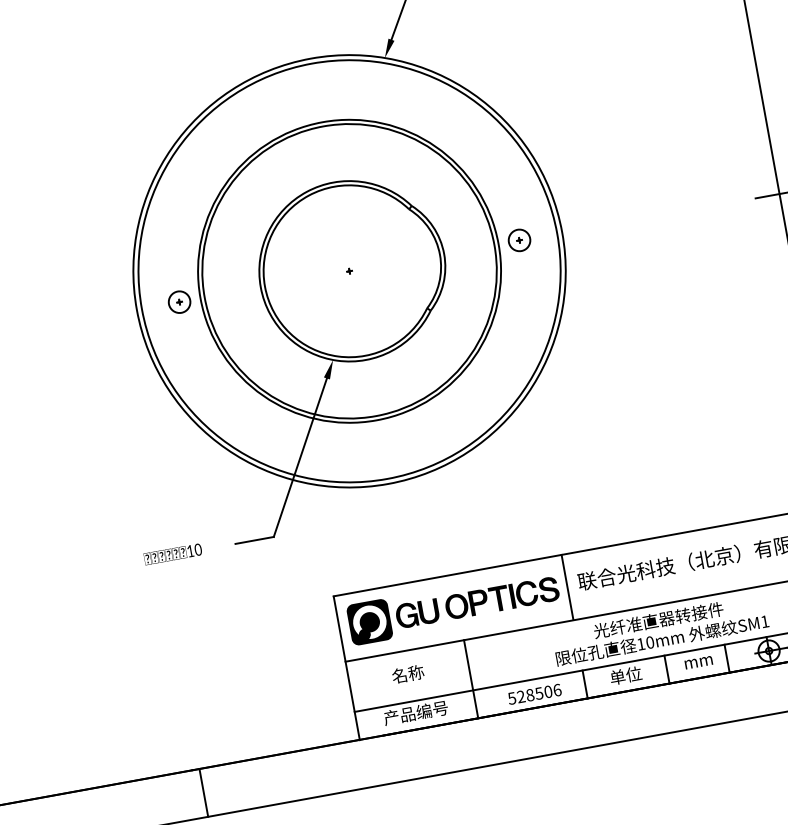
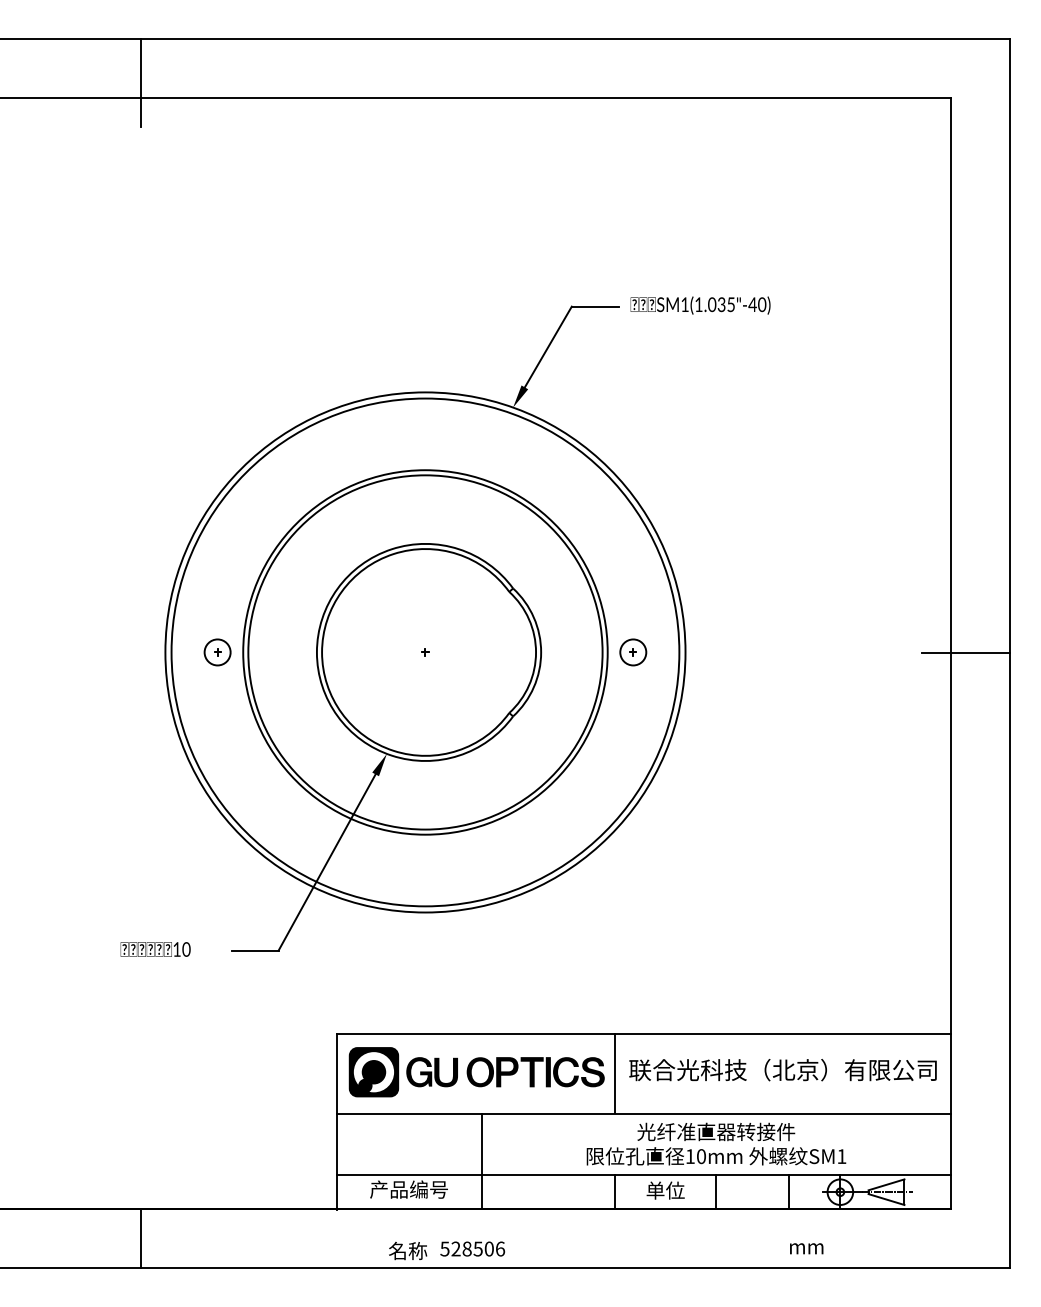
text: (698, 662) -> (806, 1248), moved
text: (408, 673) -> (408, 1250), moved
text: (534, 693) -> (472, 1248), moved

